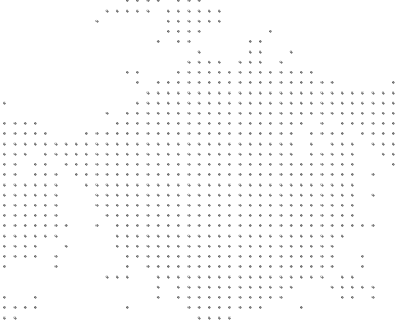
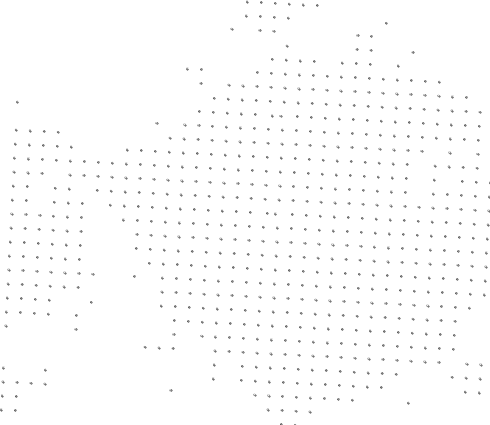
part: (193, 103) -> (275, 116), size x0.6
part: (193, 174) -> (270, 213), size x0.6

